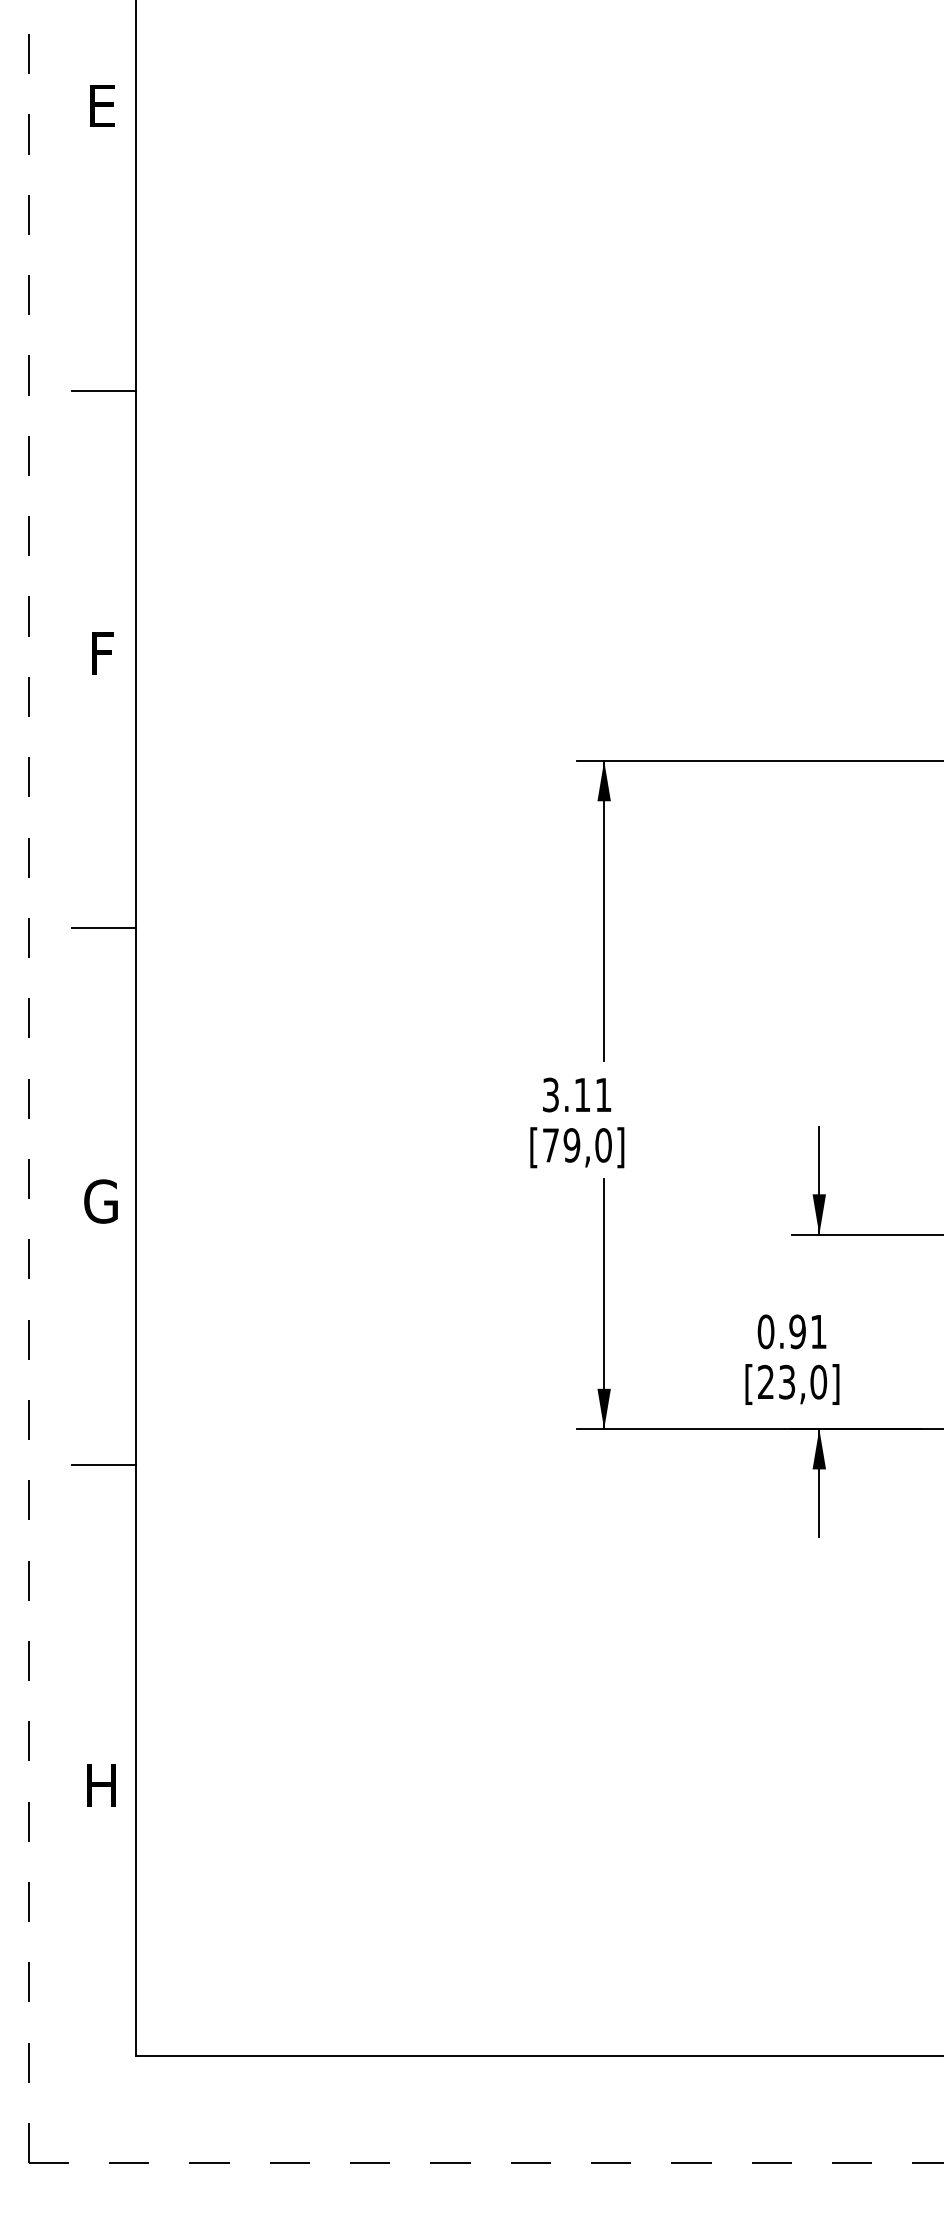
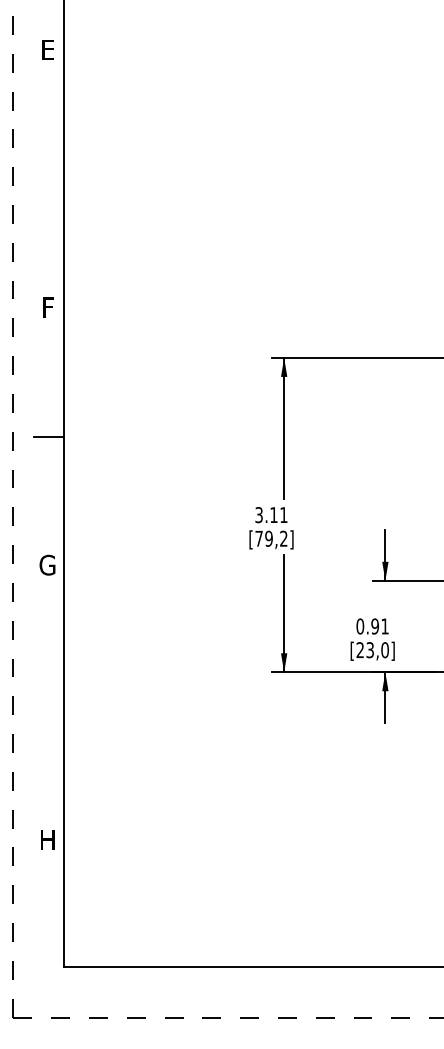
line: (103, 390) -> (48, 183), removed
text: (602, 1144) -> (283, 538), [79,0] -> [79,2]
line: (103, 1465) -> (48, 689), removed

